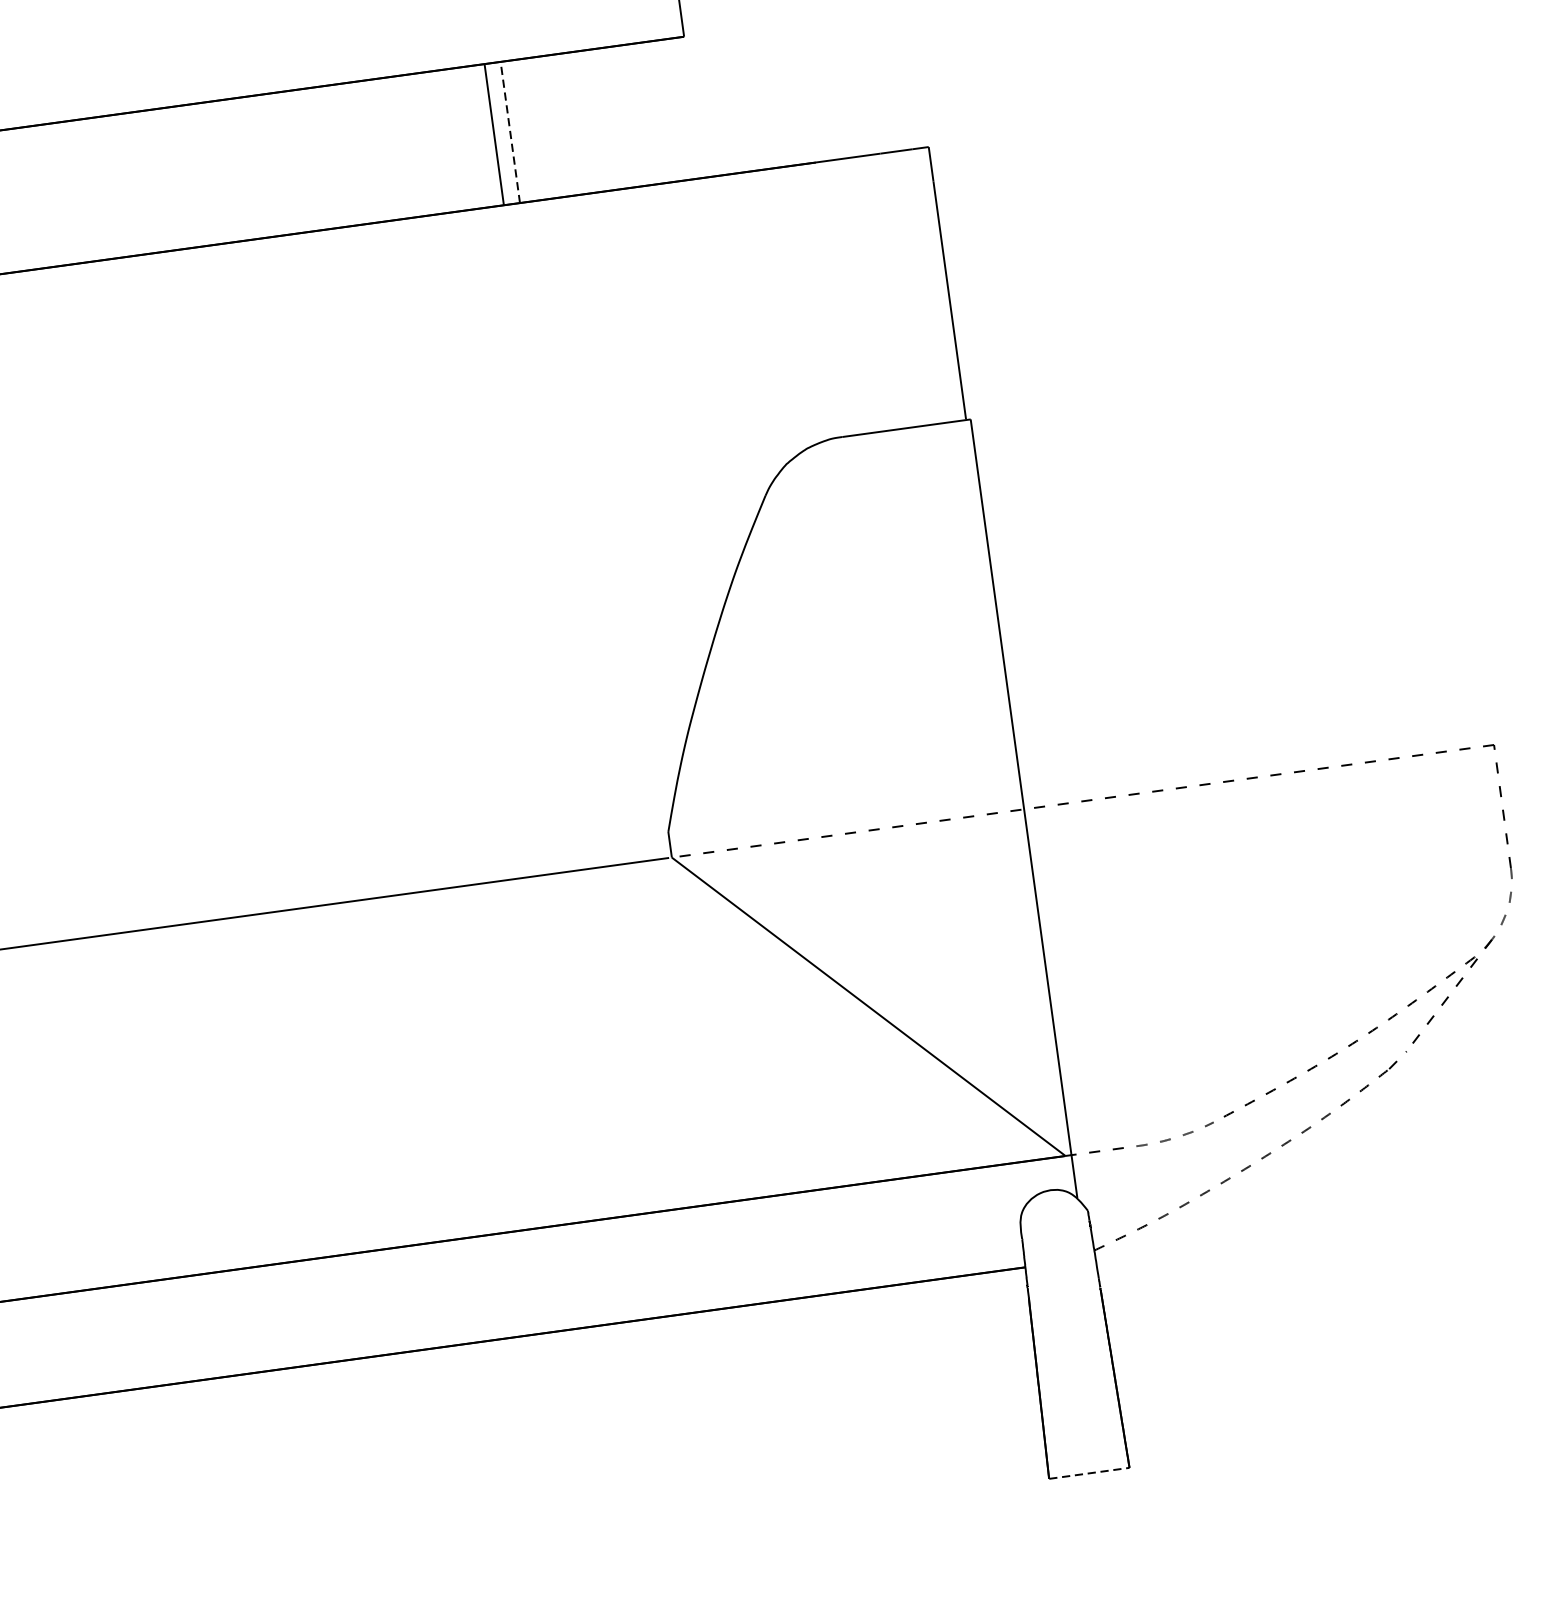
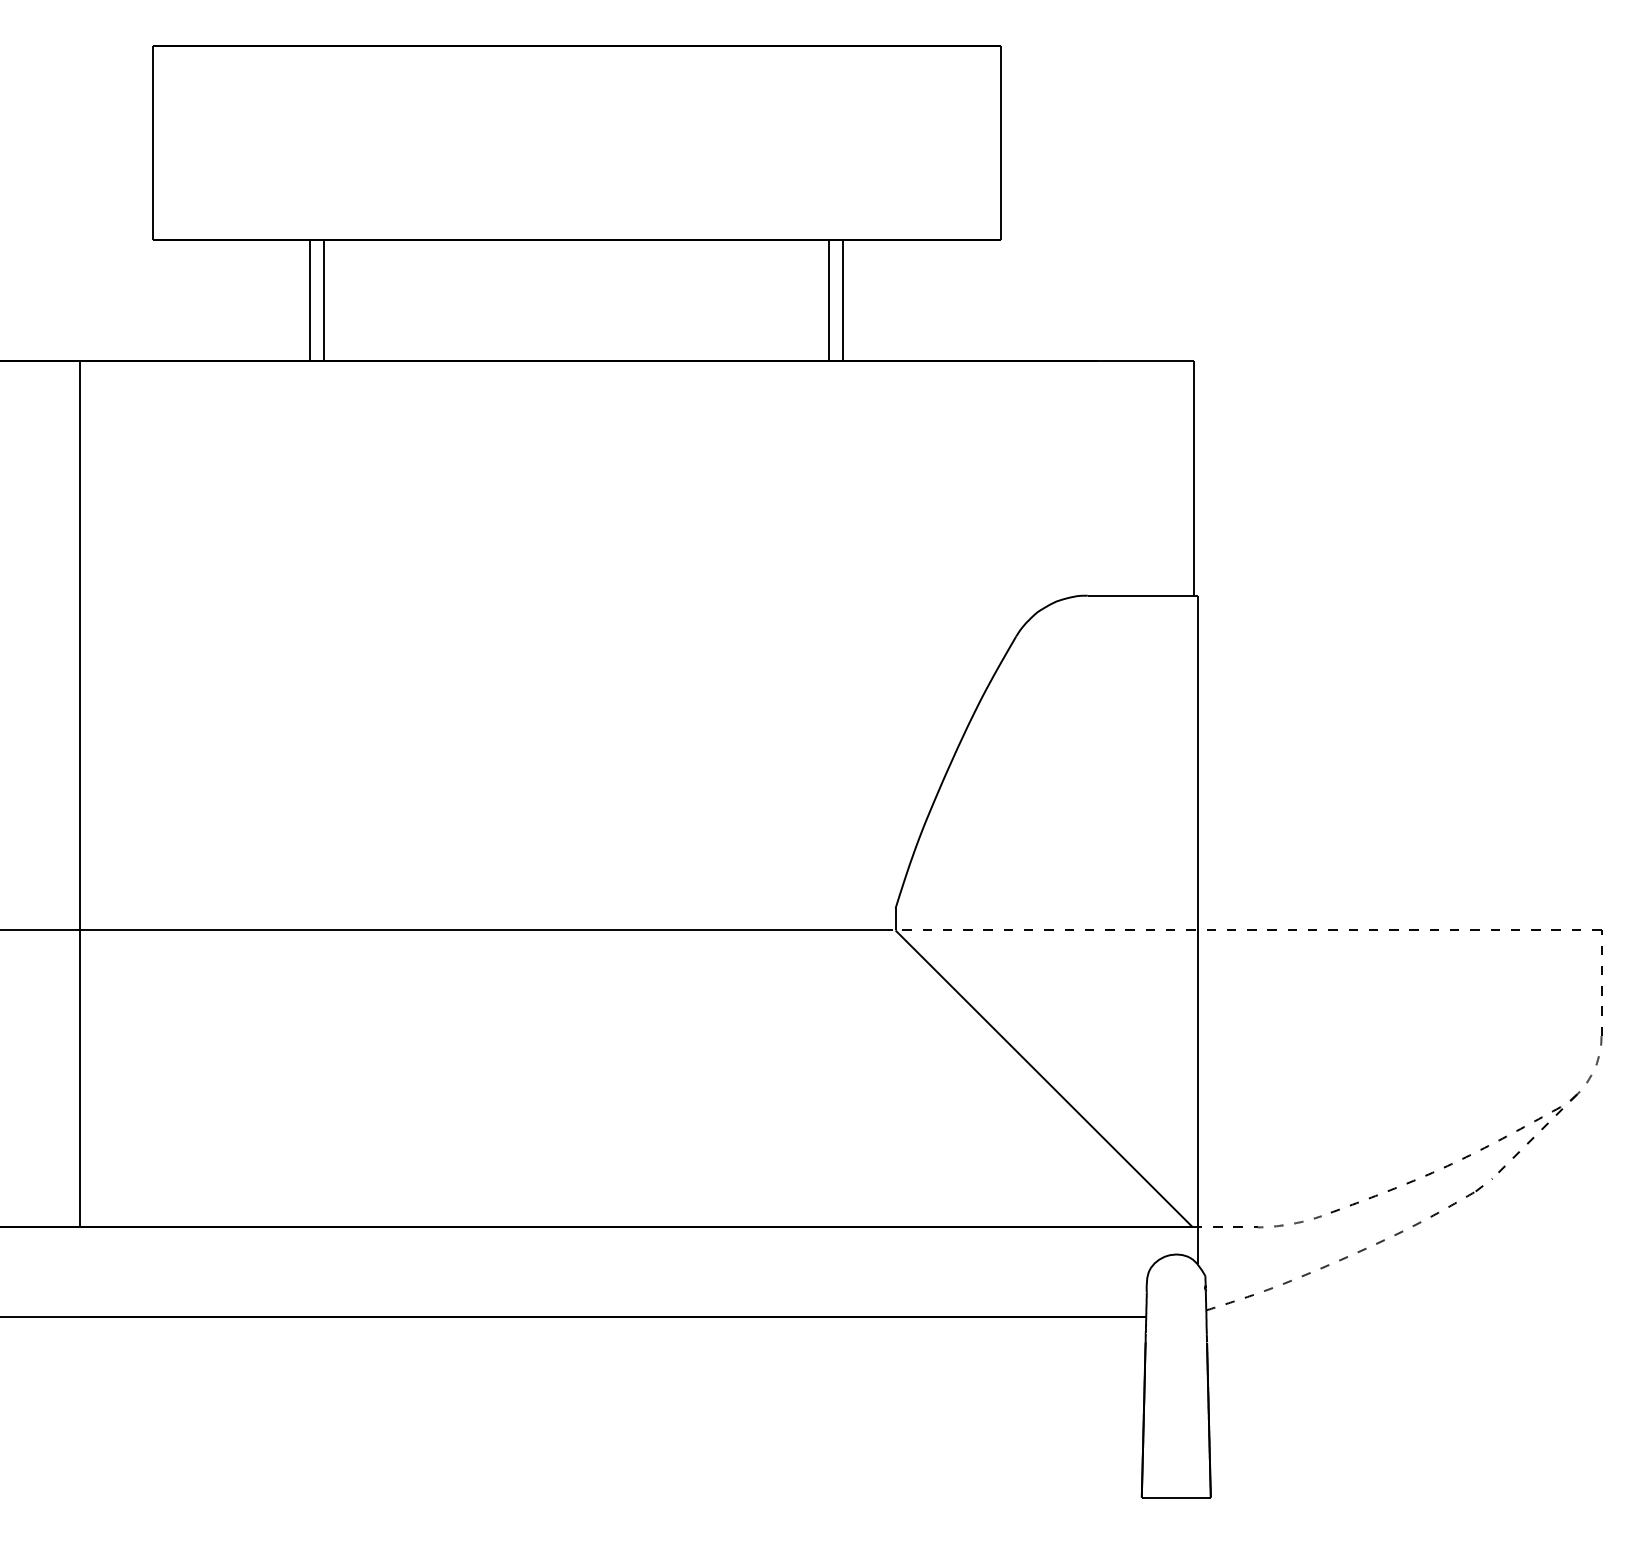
line: (510, 132) -> (843, 300), dashed -> solid
line: (1089, 1473) -> (1176, 1497), dashed -> solid

